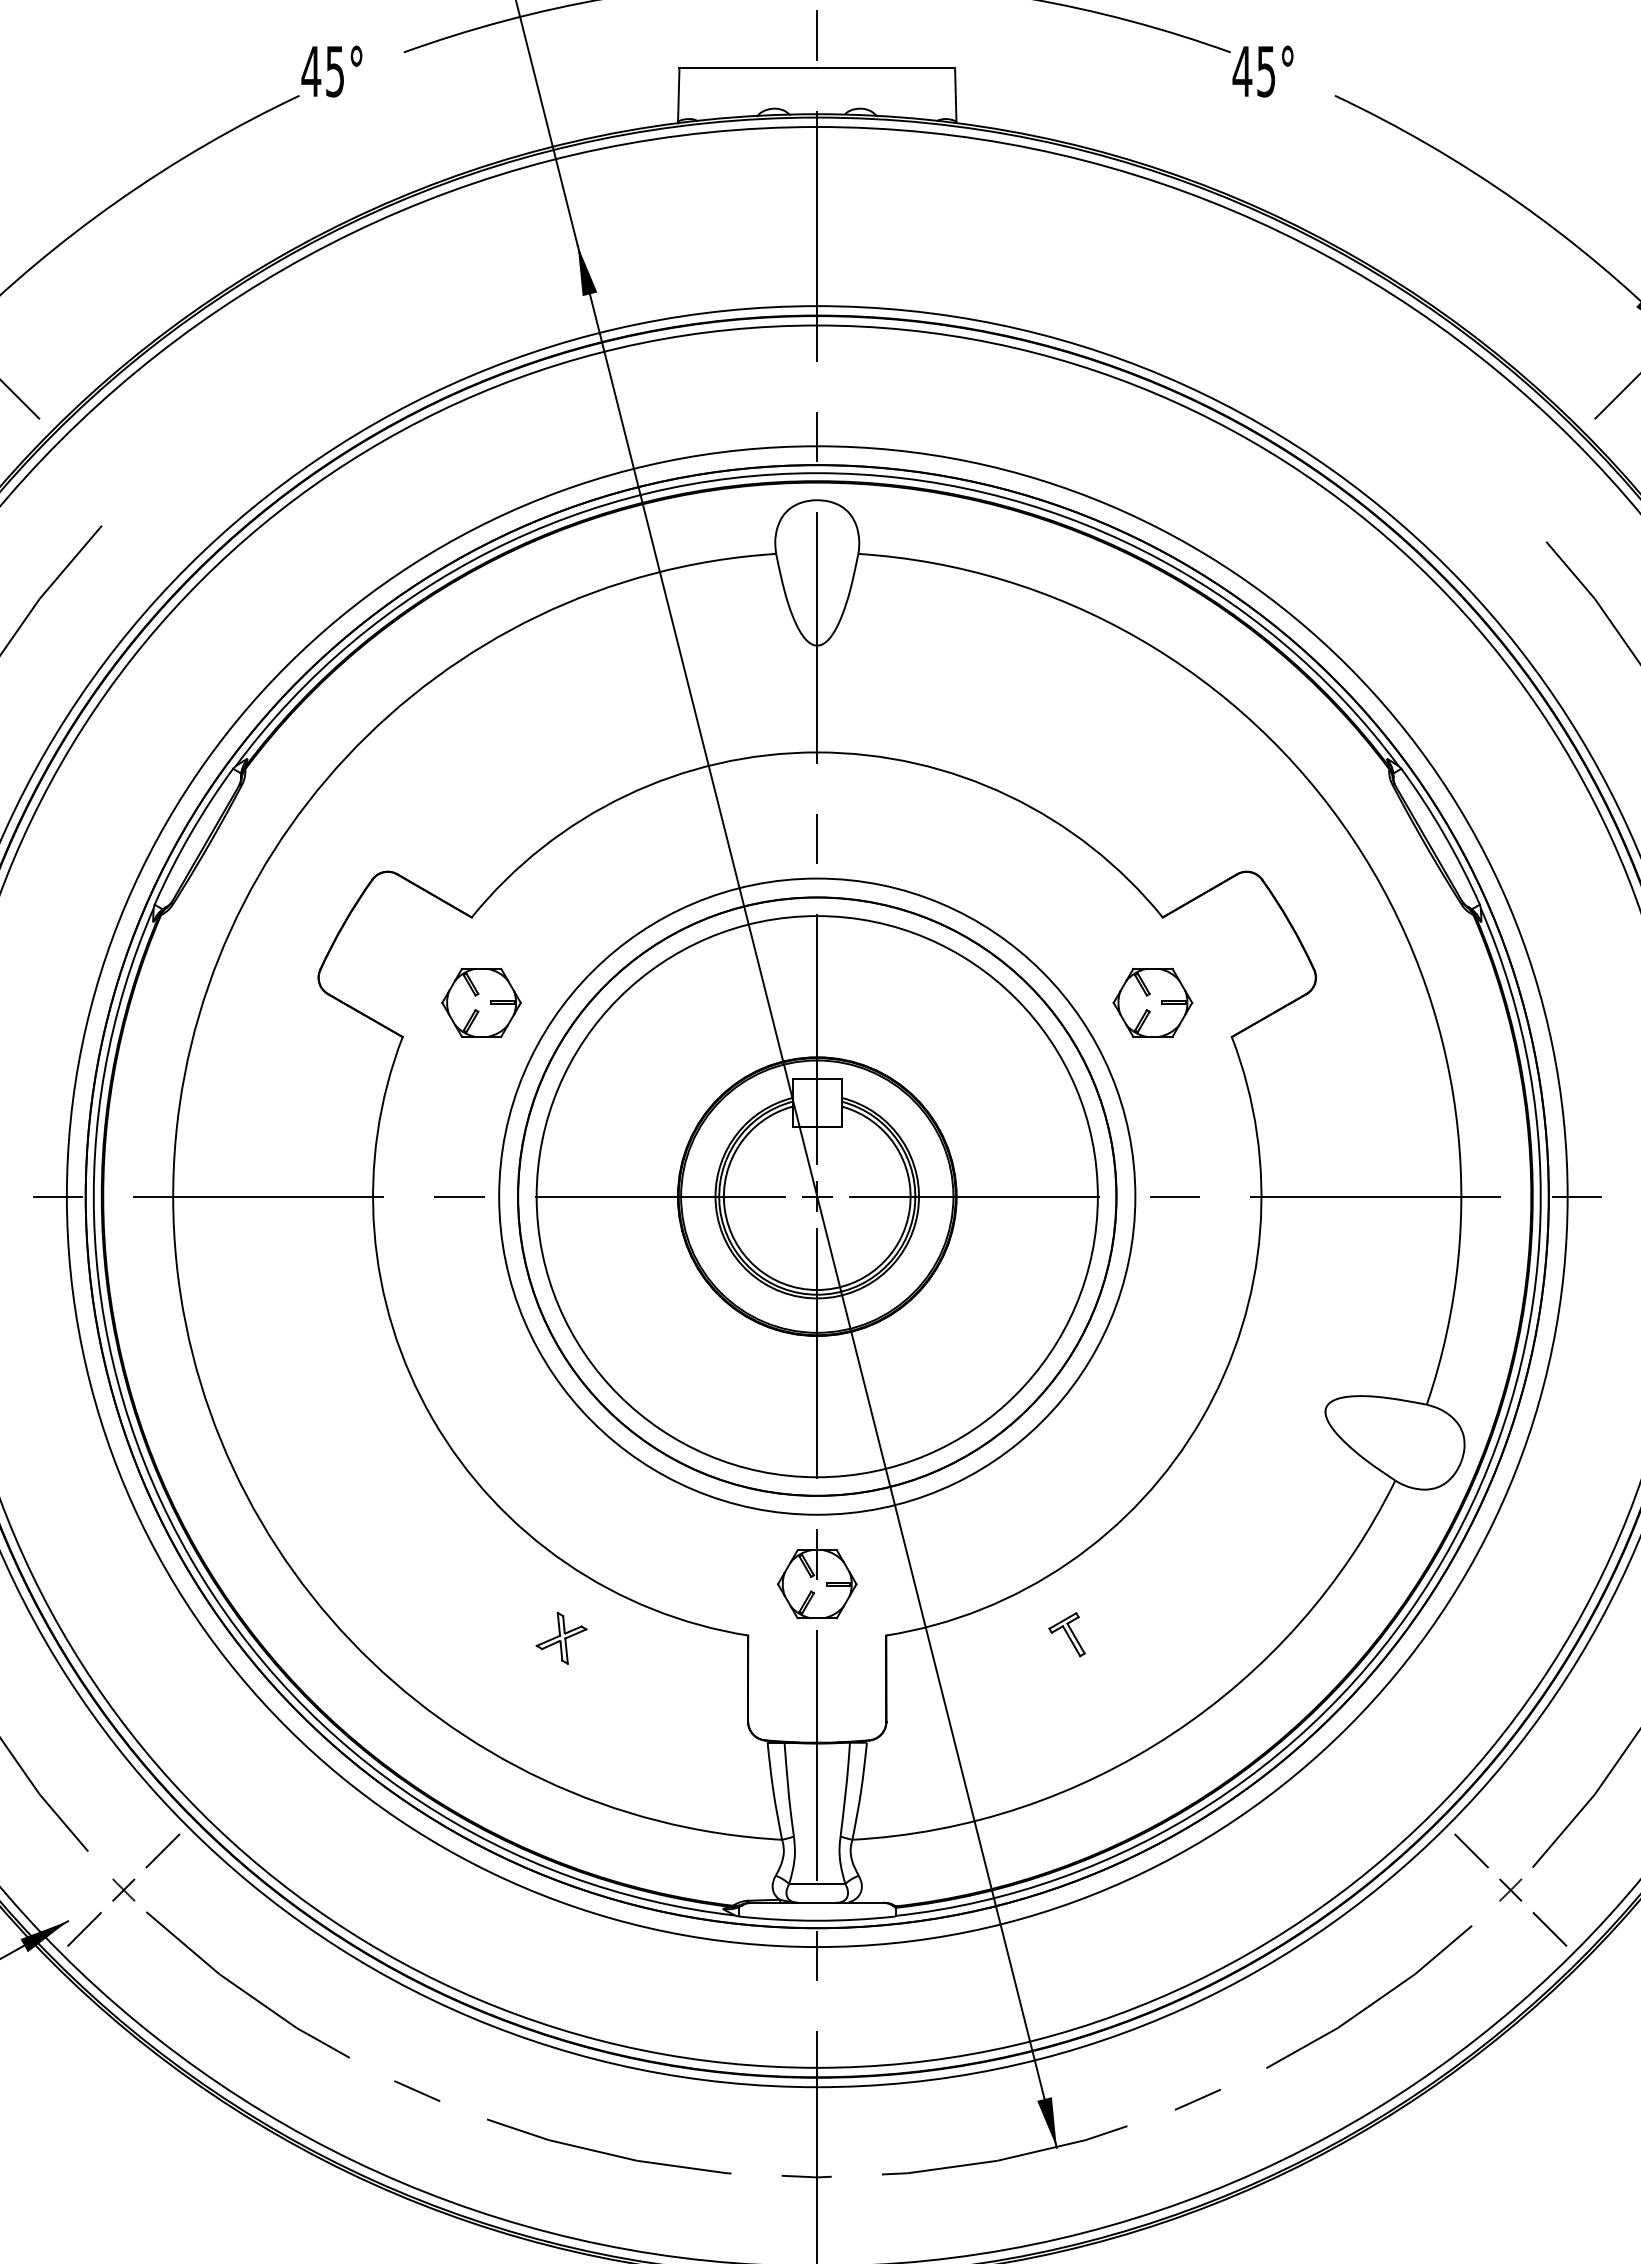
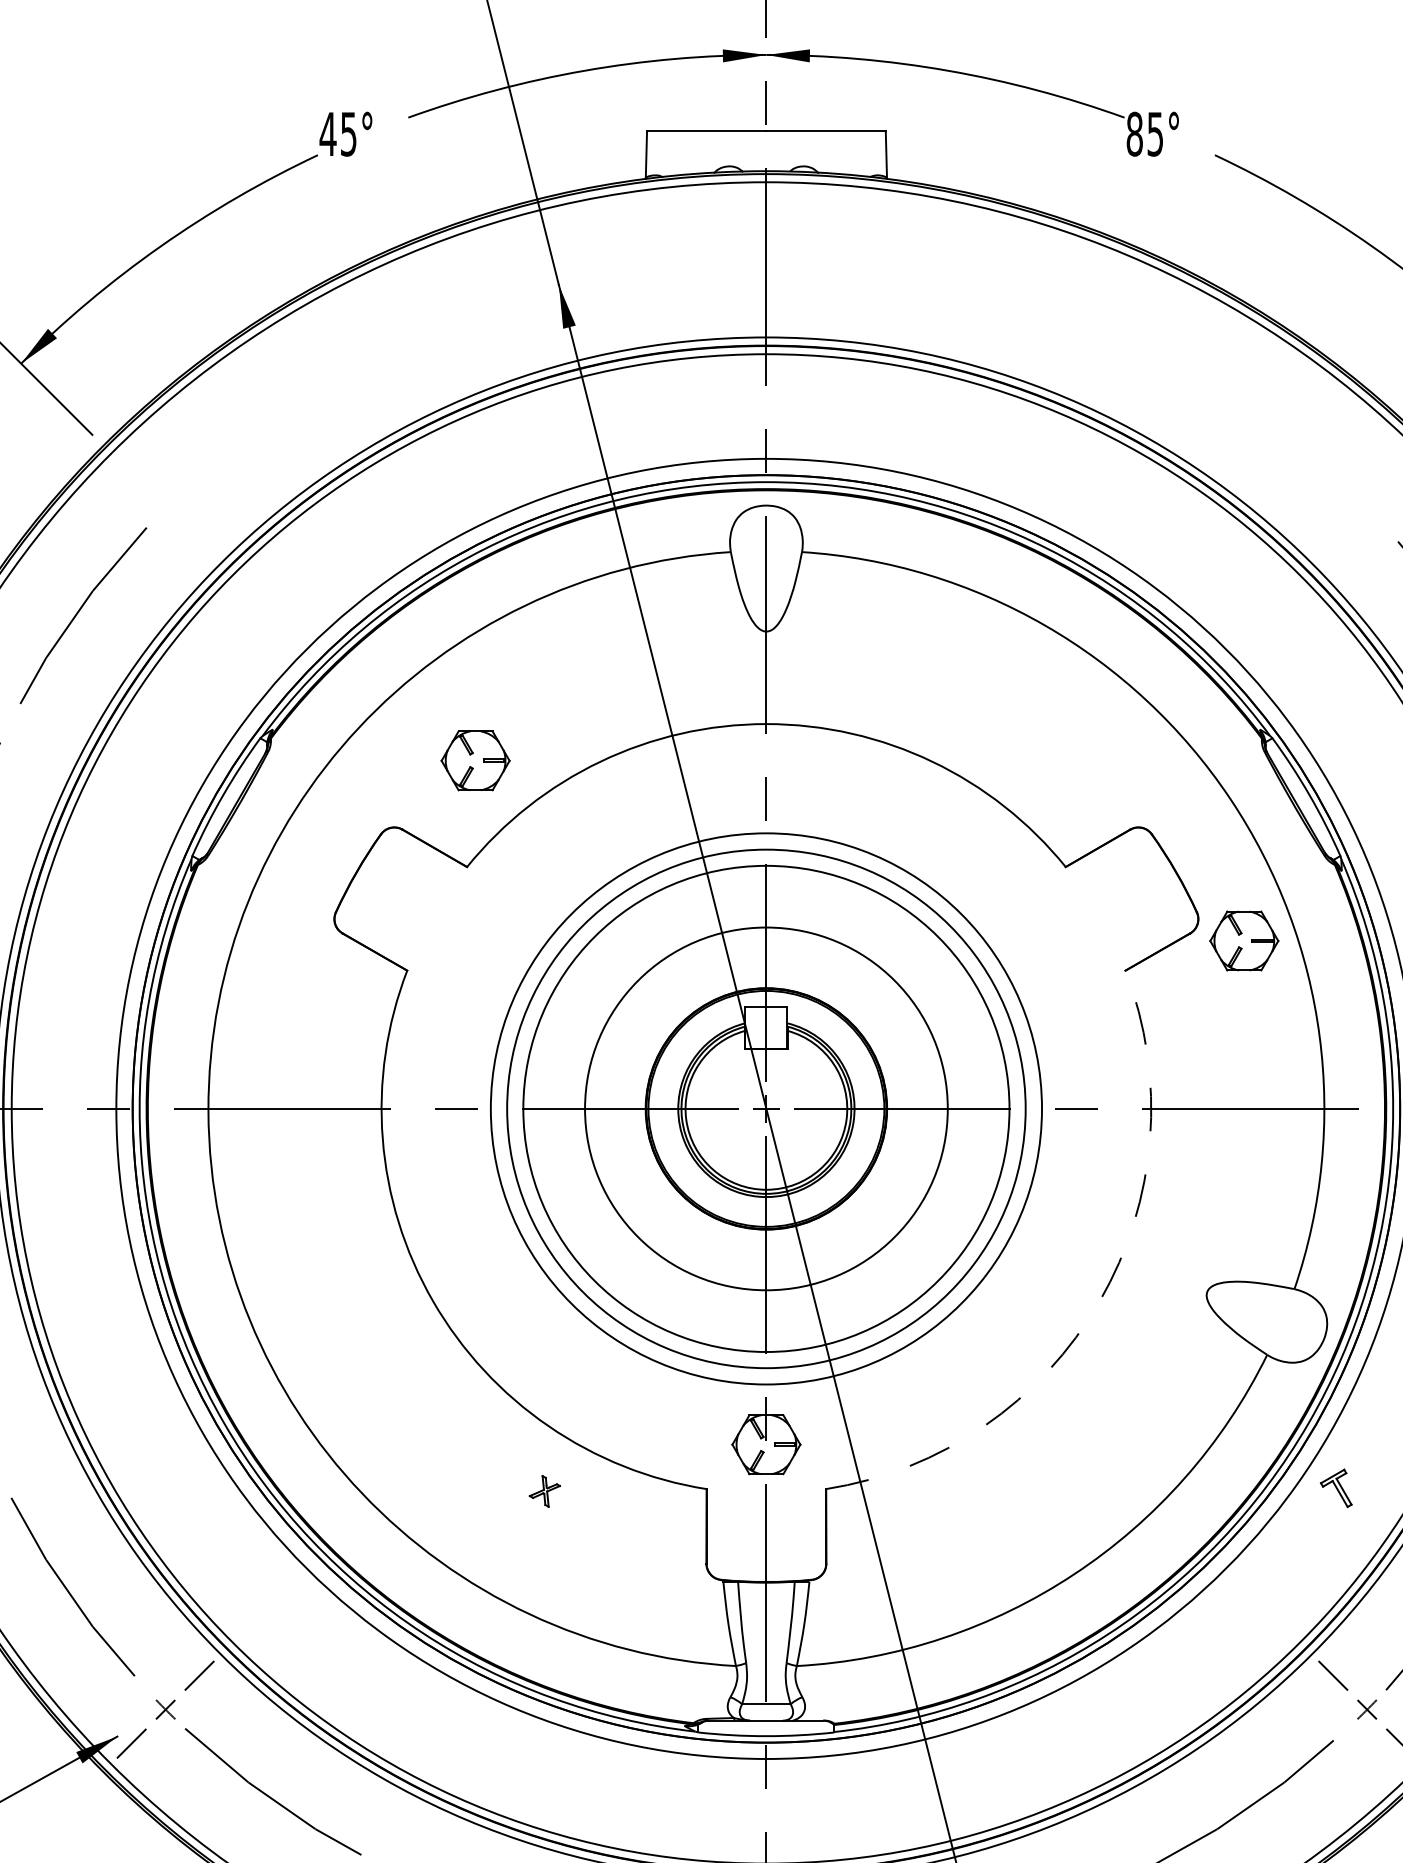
text: (1242, 71) -> (1134, 134), 45° -> 85°
part: (481, 1002) -> (475, 760), moved
part: (1152, 1002) -> (1243, 940), moved
circle: (817, 1196) -> (766, 1108), size x0.7
arc: (1201, 1418) -> (1099, 1301), solid -> dashed
part: (1066, 1634) -> (1335, 1488), moved
part: (561, 1637) -> (544, 1490), size x0.7

